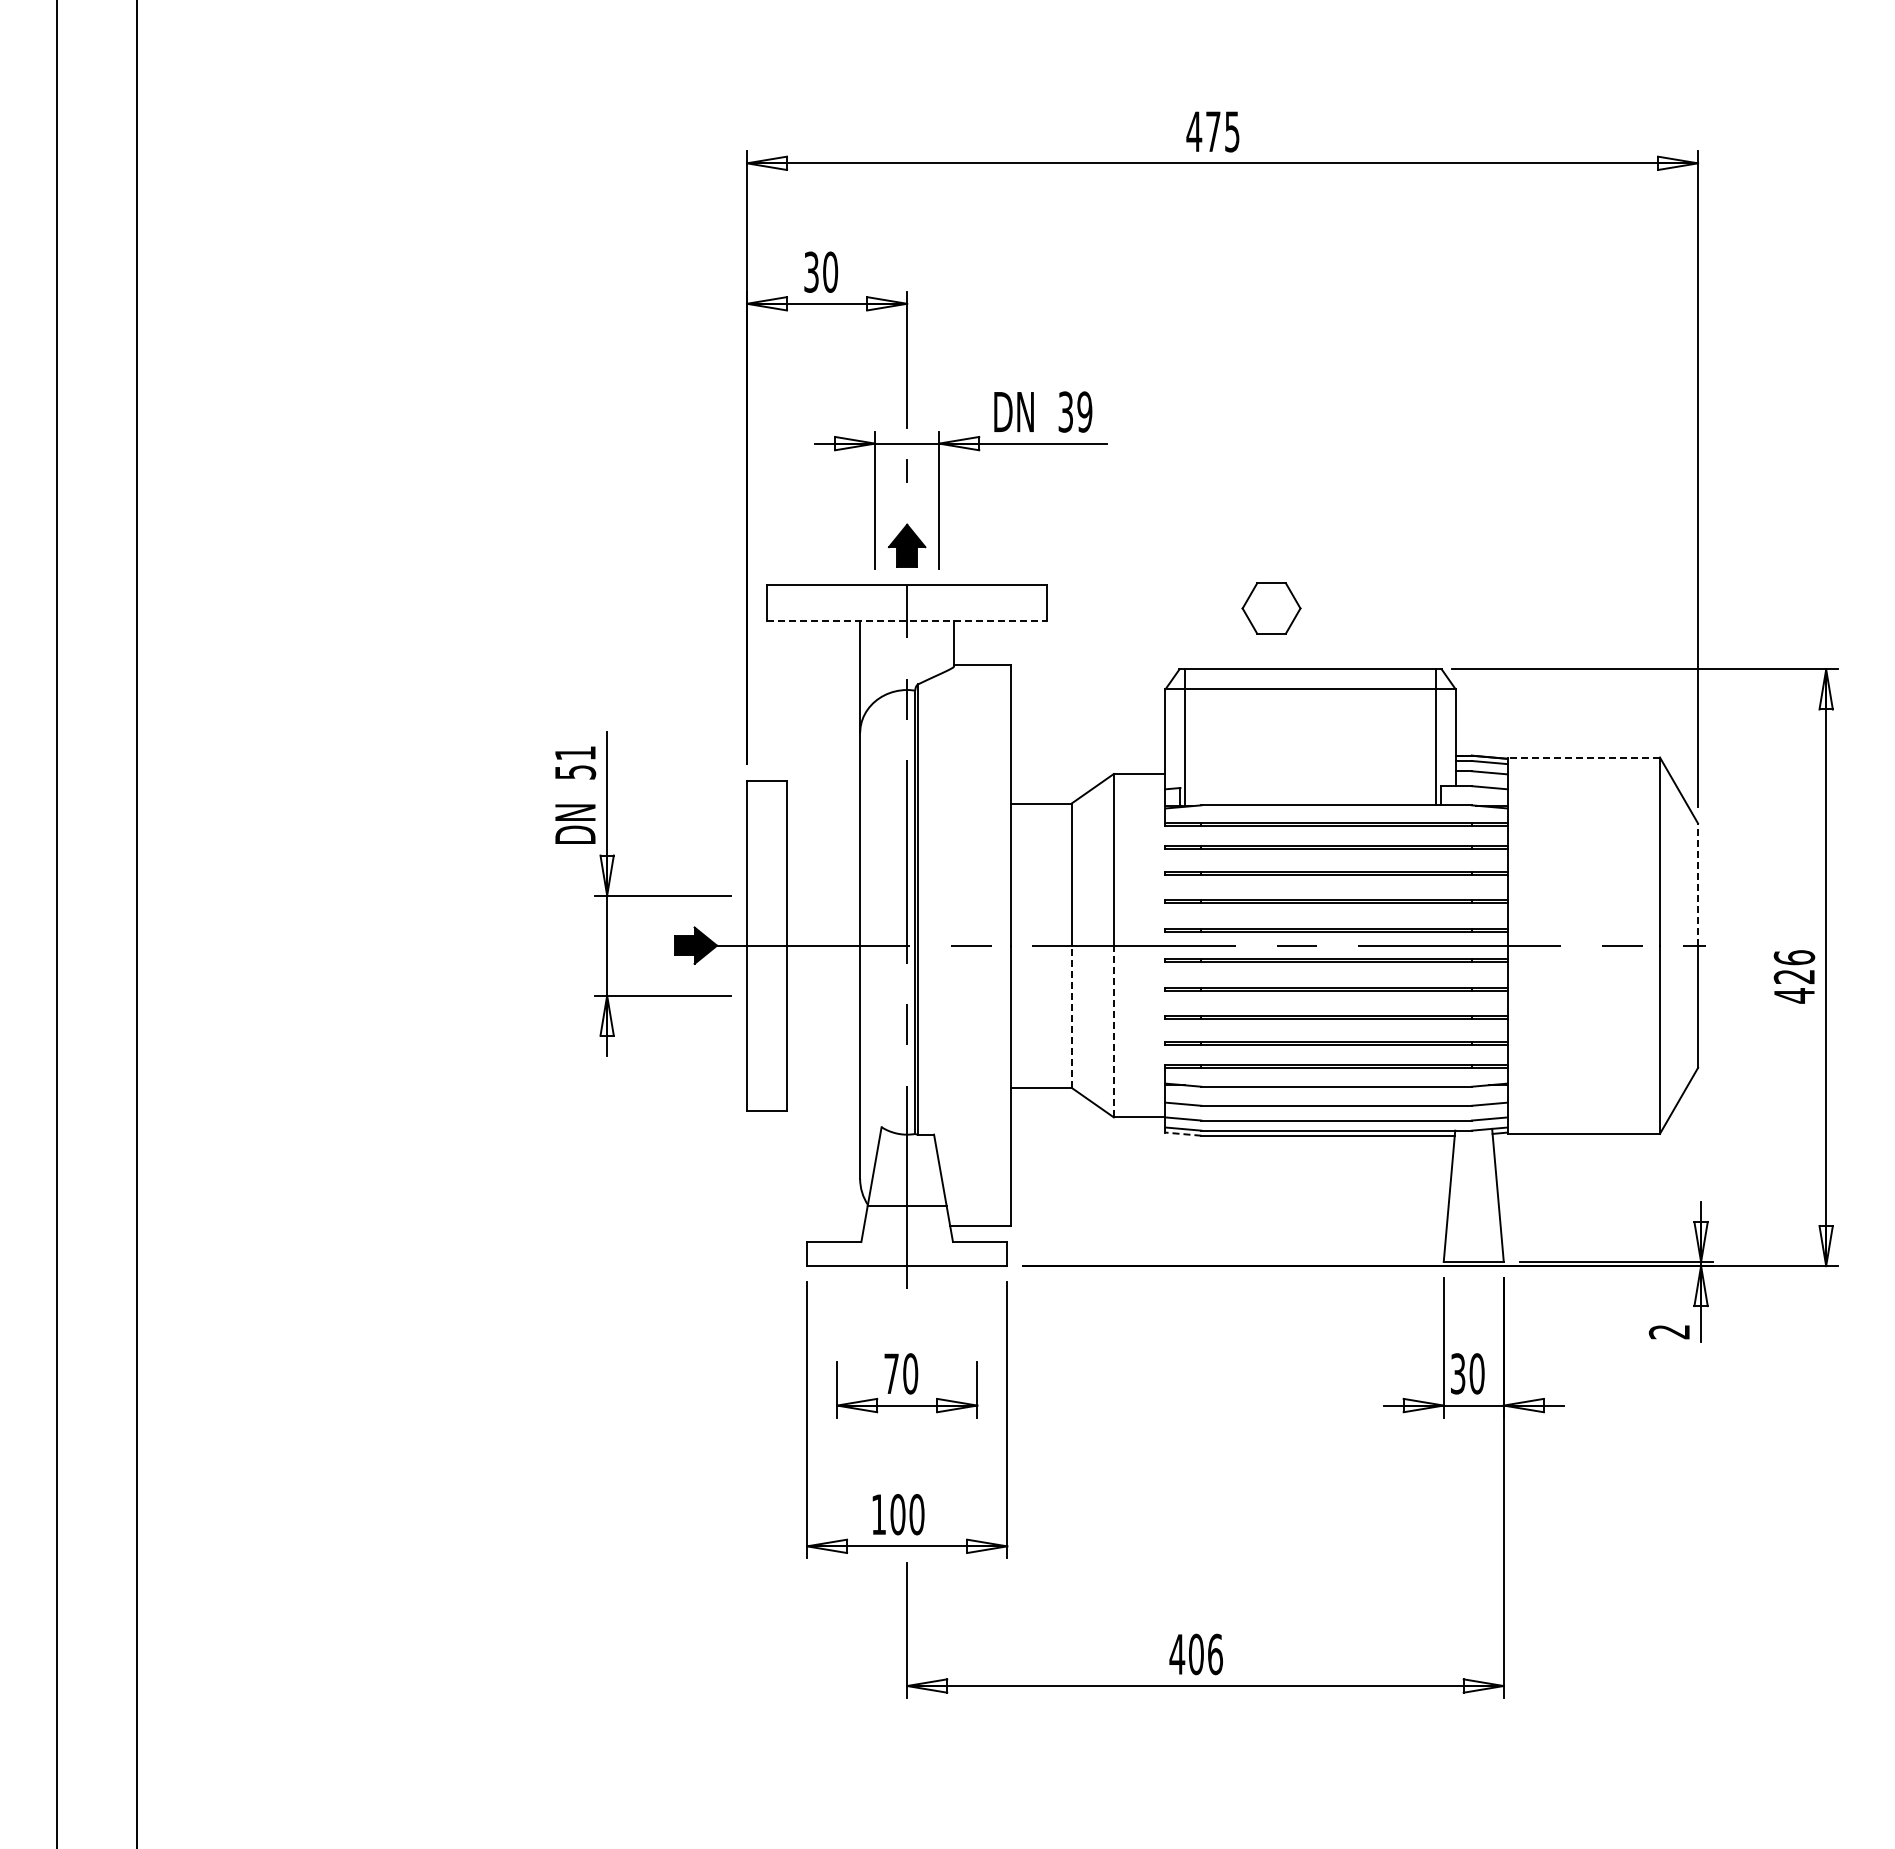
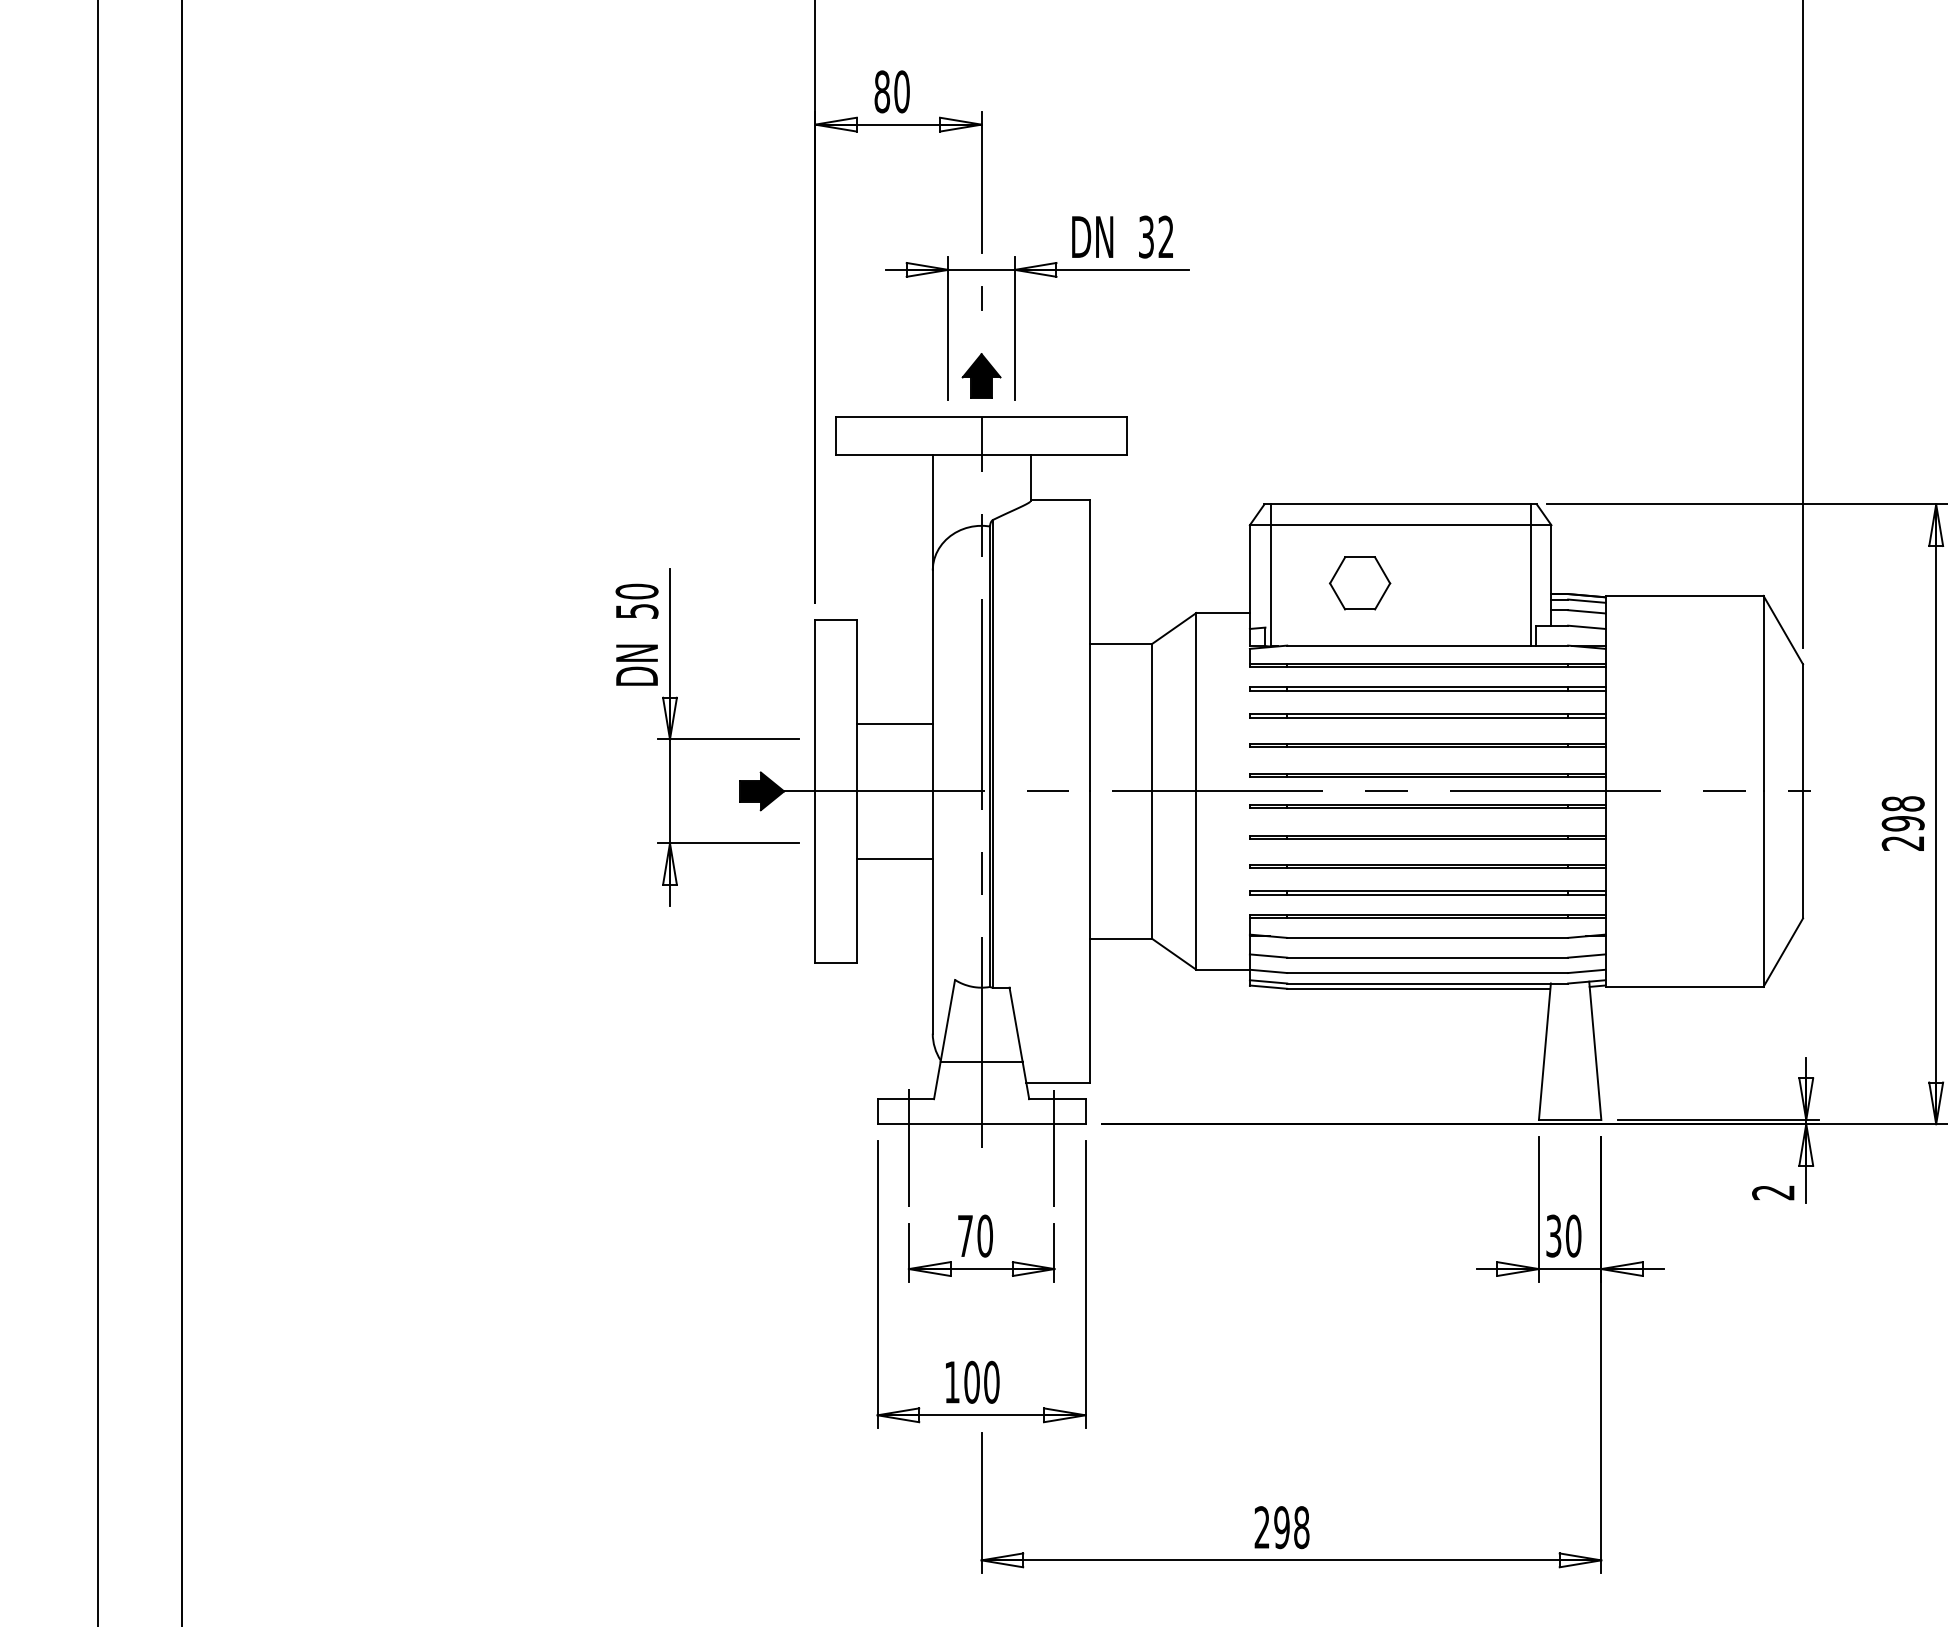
text: (811, 271) -> (882, 91), 30 -> 80
text: (1084, 411) -> (1165, 236), 39 -> 32
part: (1271, 608) -> (1360, 583), moved
line: (907, 621) -> (981, 454), dashed -> solid
text: (575, 752) -> (637, 590), 51 -> 50
line: (1583, 757) -> (1684, 595), dashed -> solid
line: (823, 880) -> (894, 723), added
line: (1698, 884) -> (1803, 727), dashed -> solid
text: (1794, 976) -> (1903, 823), 426 -> 298
line: (823, 1010) -> (894, 858), added
line: (1071, 1016) -> (1152, 864), dashed -> solid
line: (1113, 1031) -> (1195, 880), dashed -> solid
line: (1182, 1134) -> (1267, 987), dashed -> solid
line: (837, 1289) -> (909, 1148), added
line: (977, 1289) -> (1054, 1148), added
text: (1195, 1654) -> (1281, 1527), 406 -> 298

